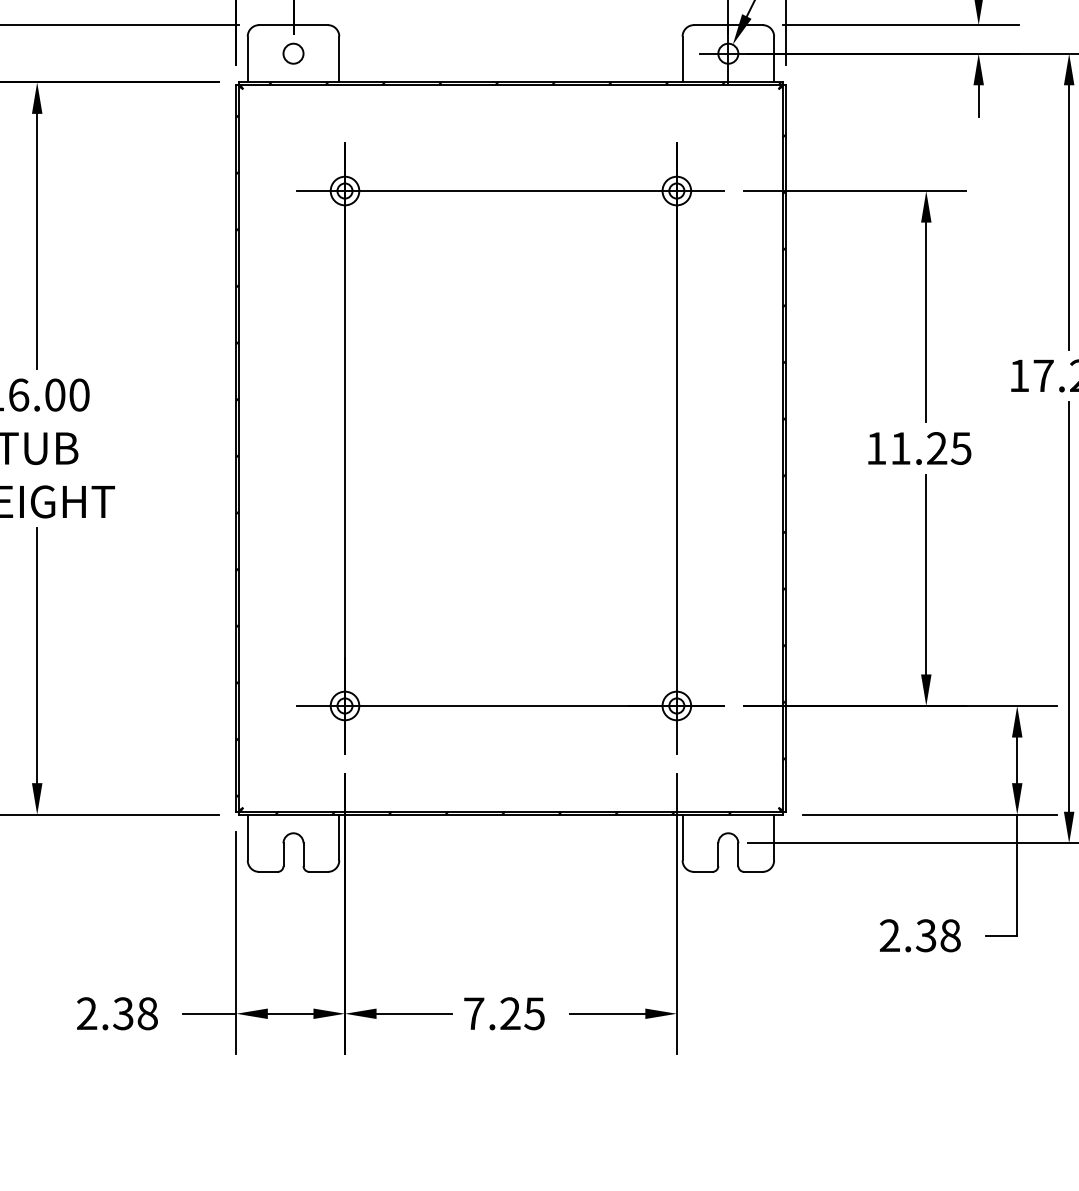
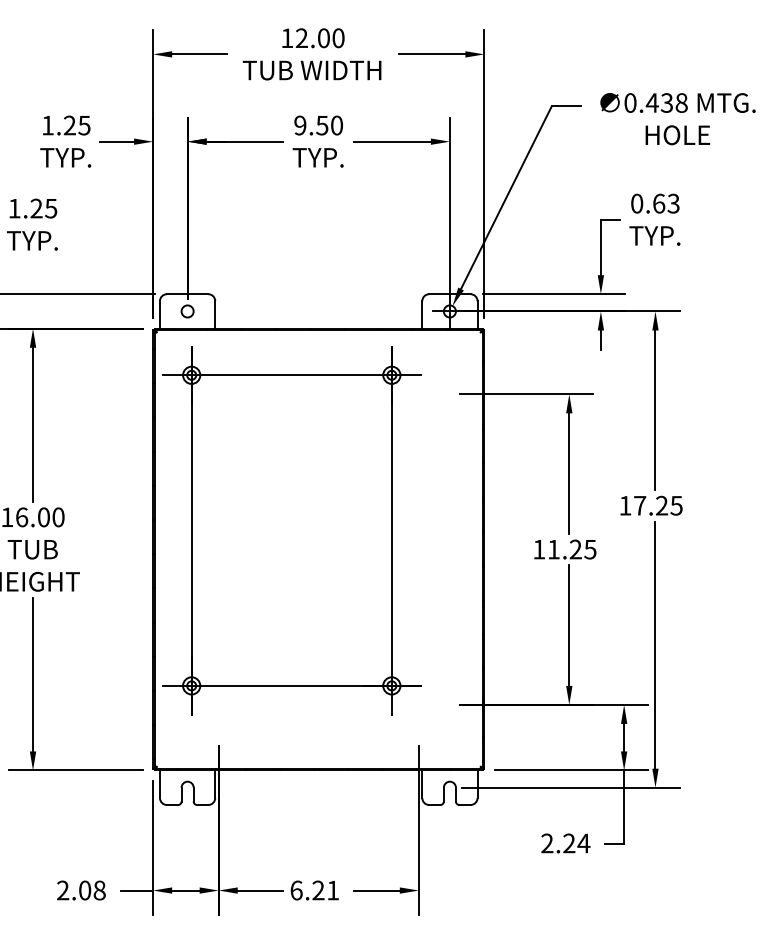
part: (510, 448) -> (291, 530), moved
text: (938, 935) -> (576, 843), 2.38 -> 2.24
text: (122, 1013) -> (84, 890), 2.38 -> 2.08
text: (503, 1013) -> (314, 890), 7.25 -> 6.21

